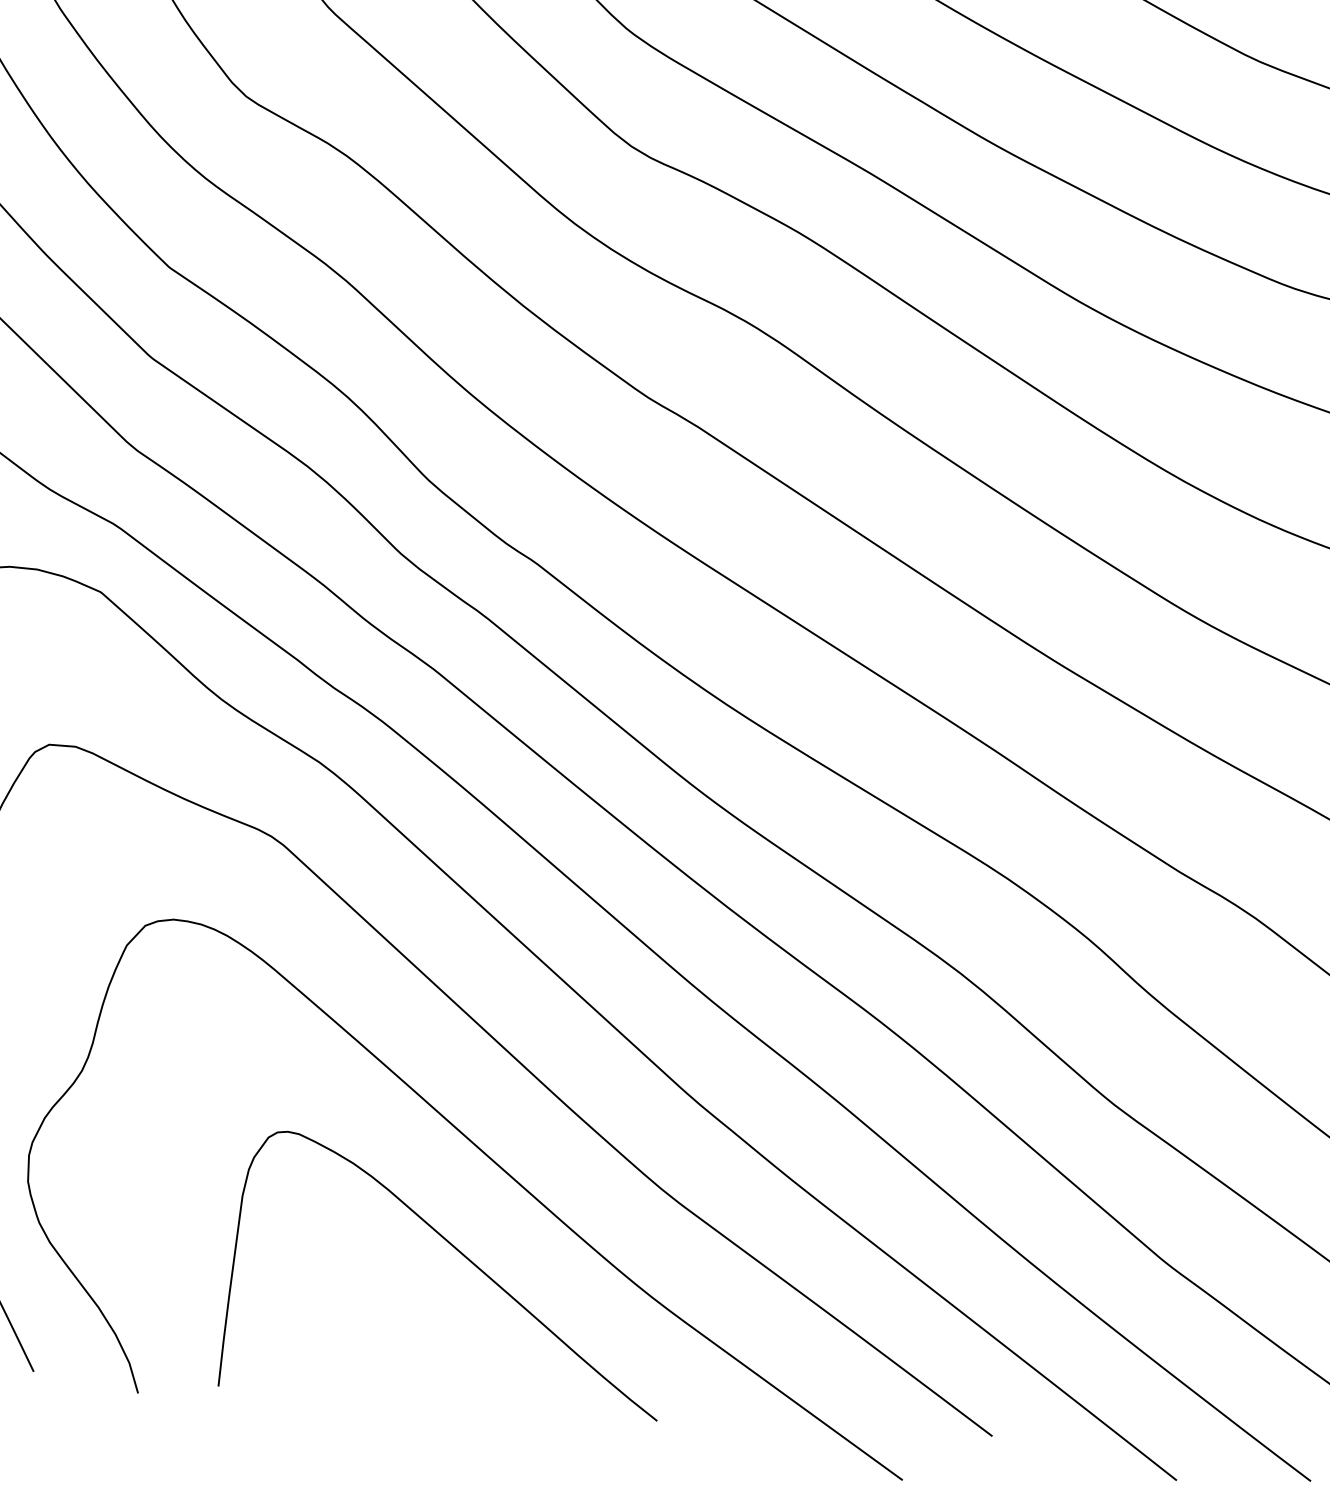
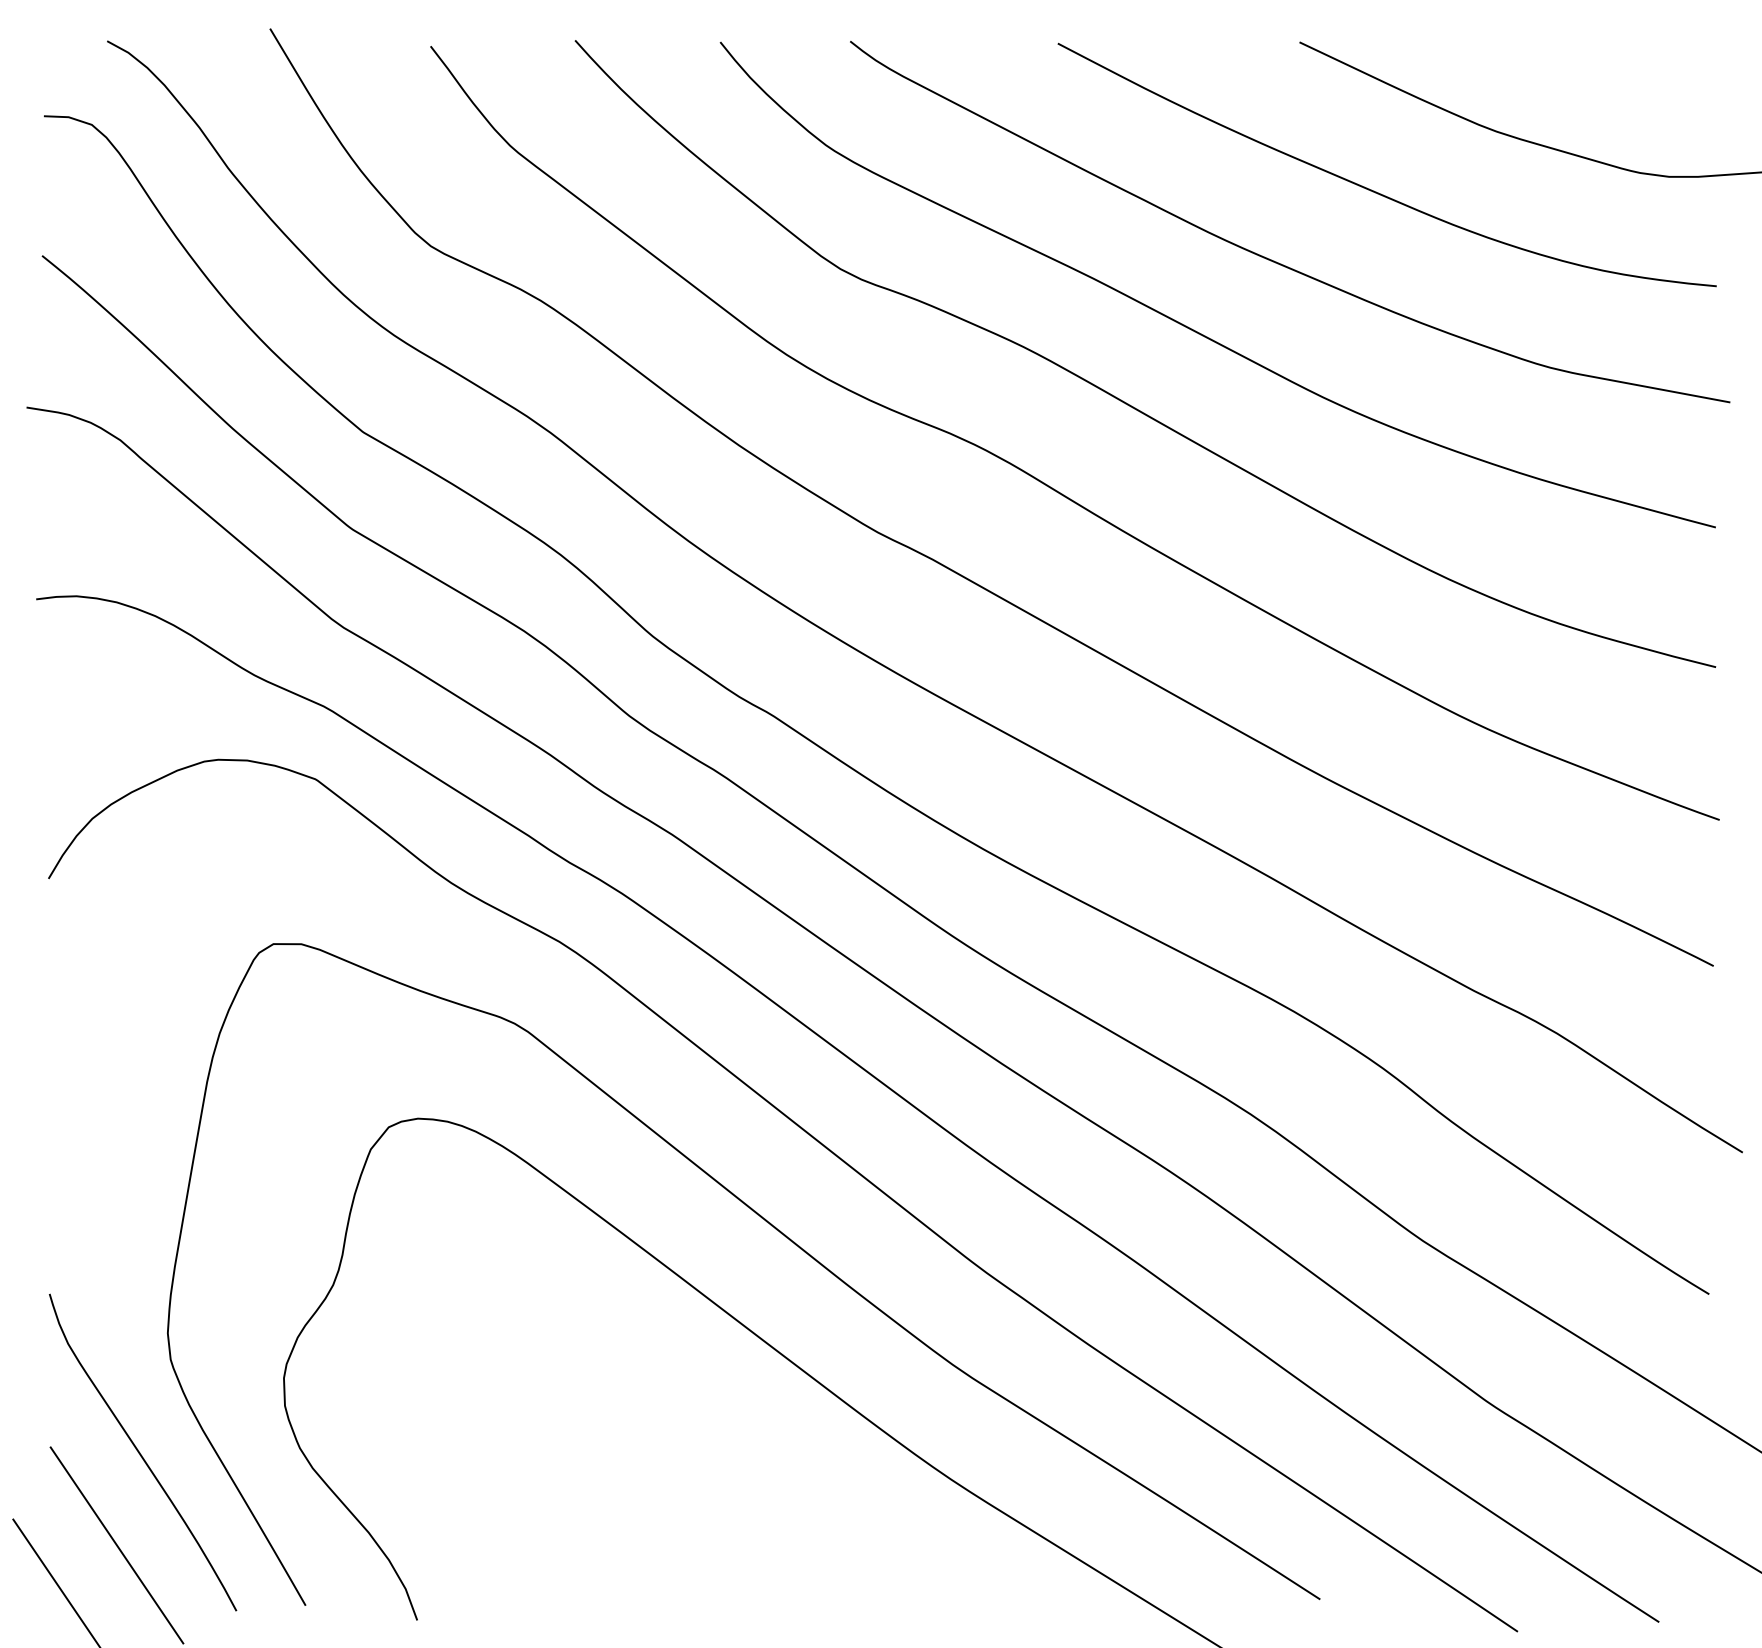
curve: (462, 1255) -> (748, 1450), removed

